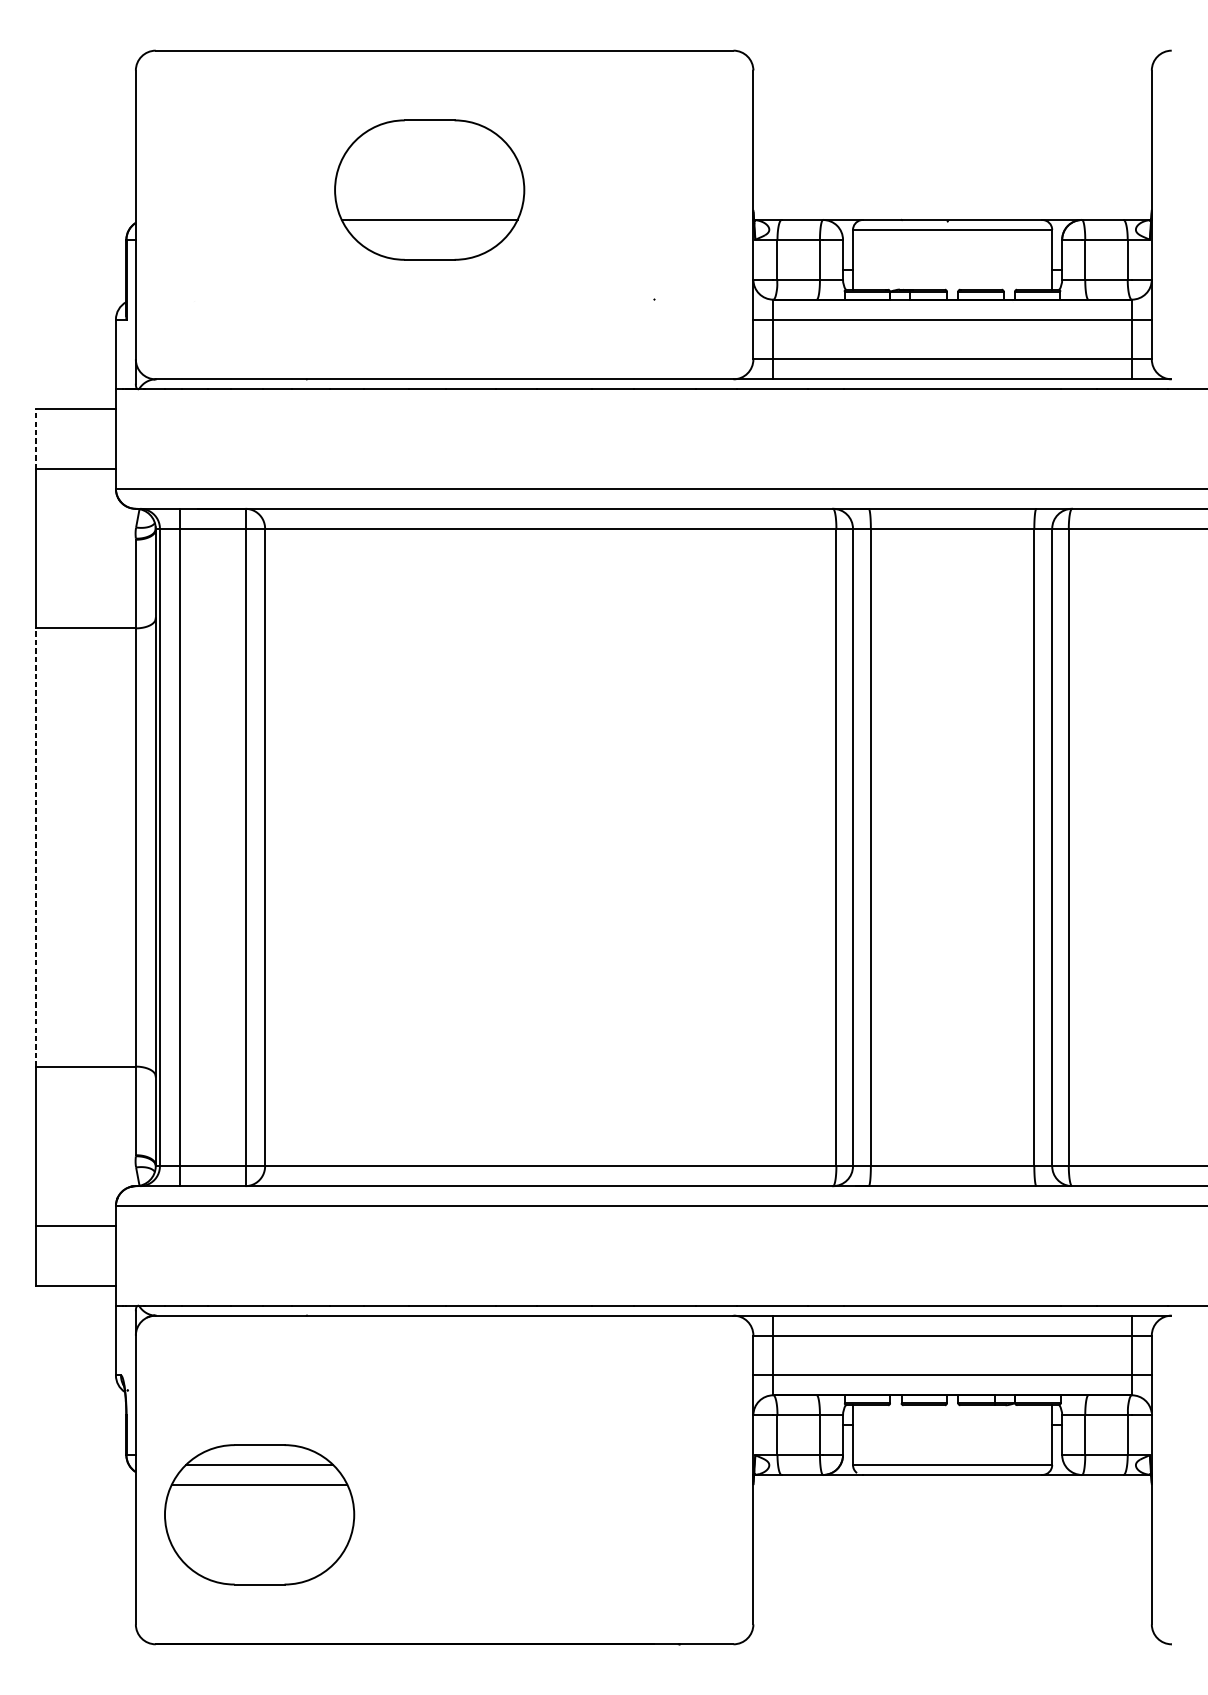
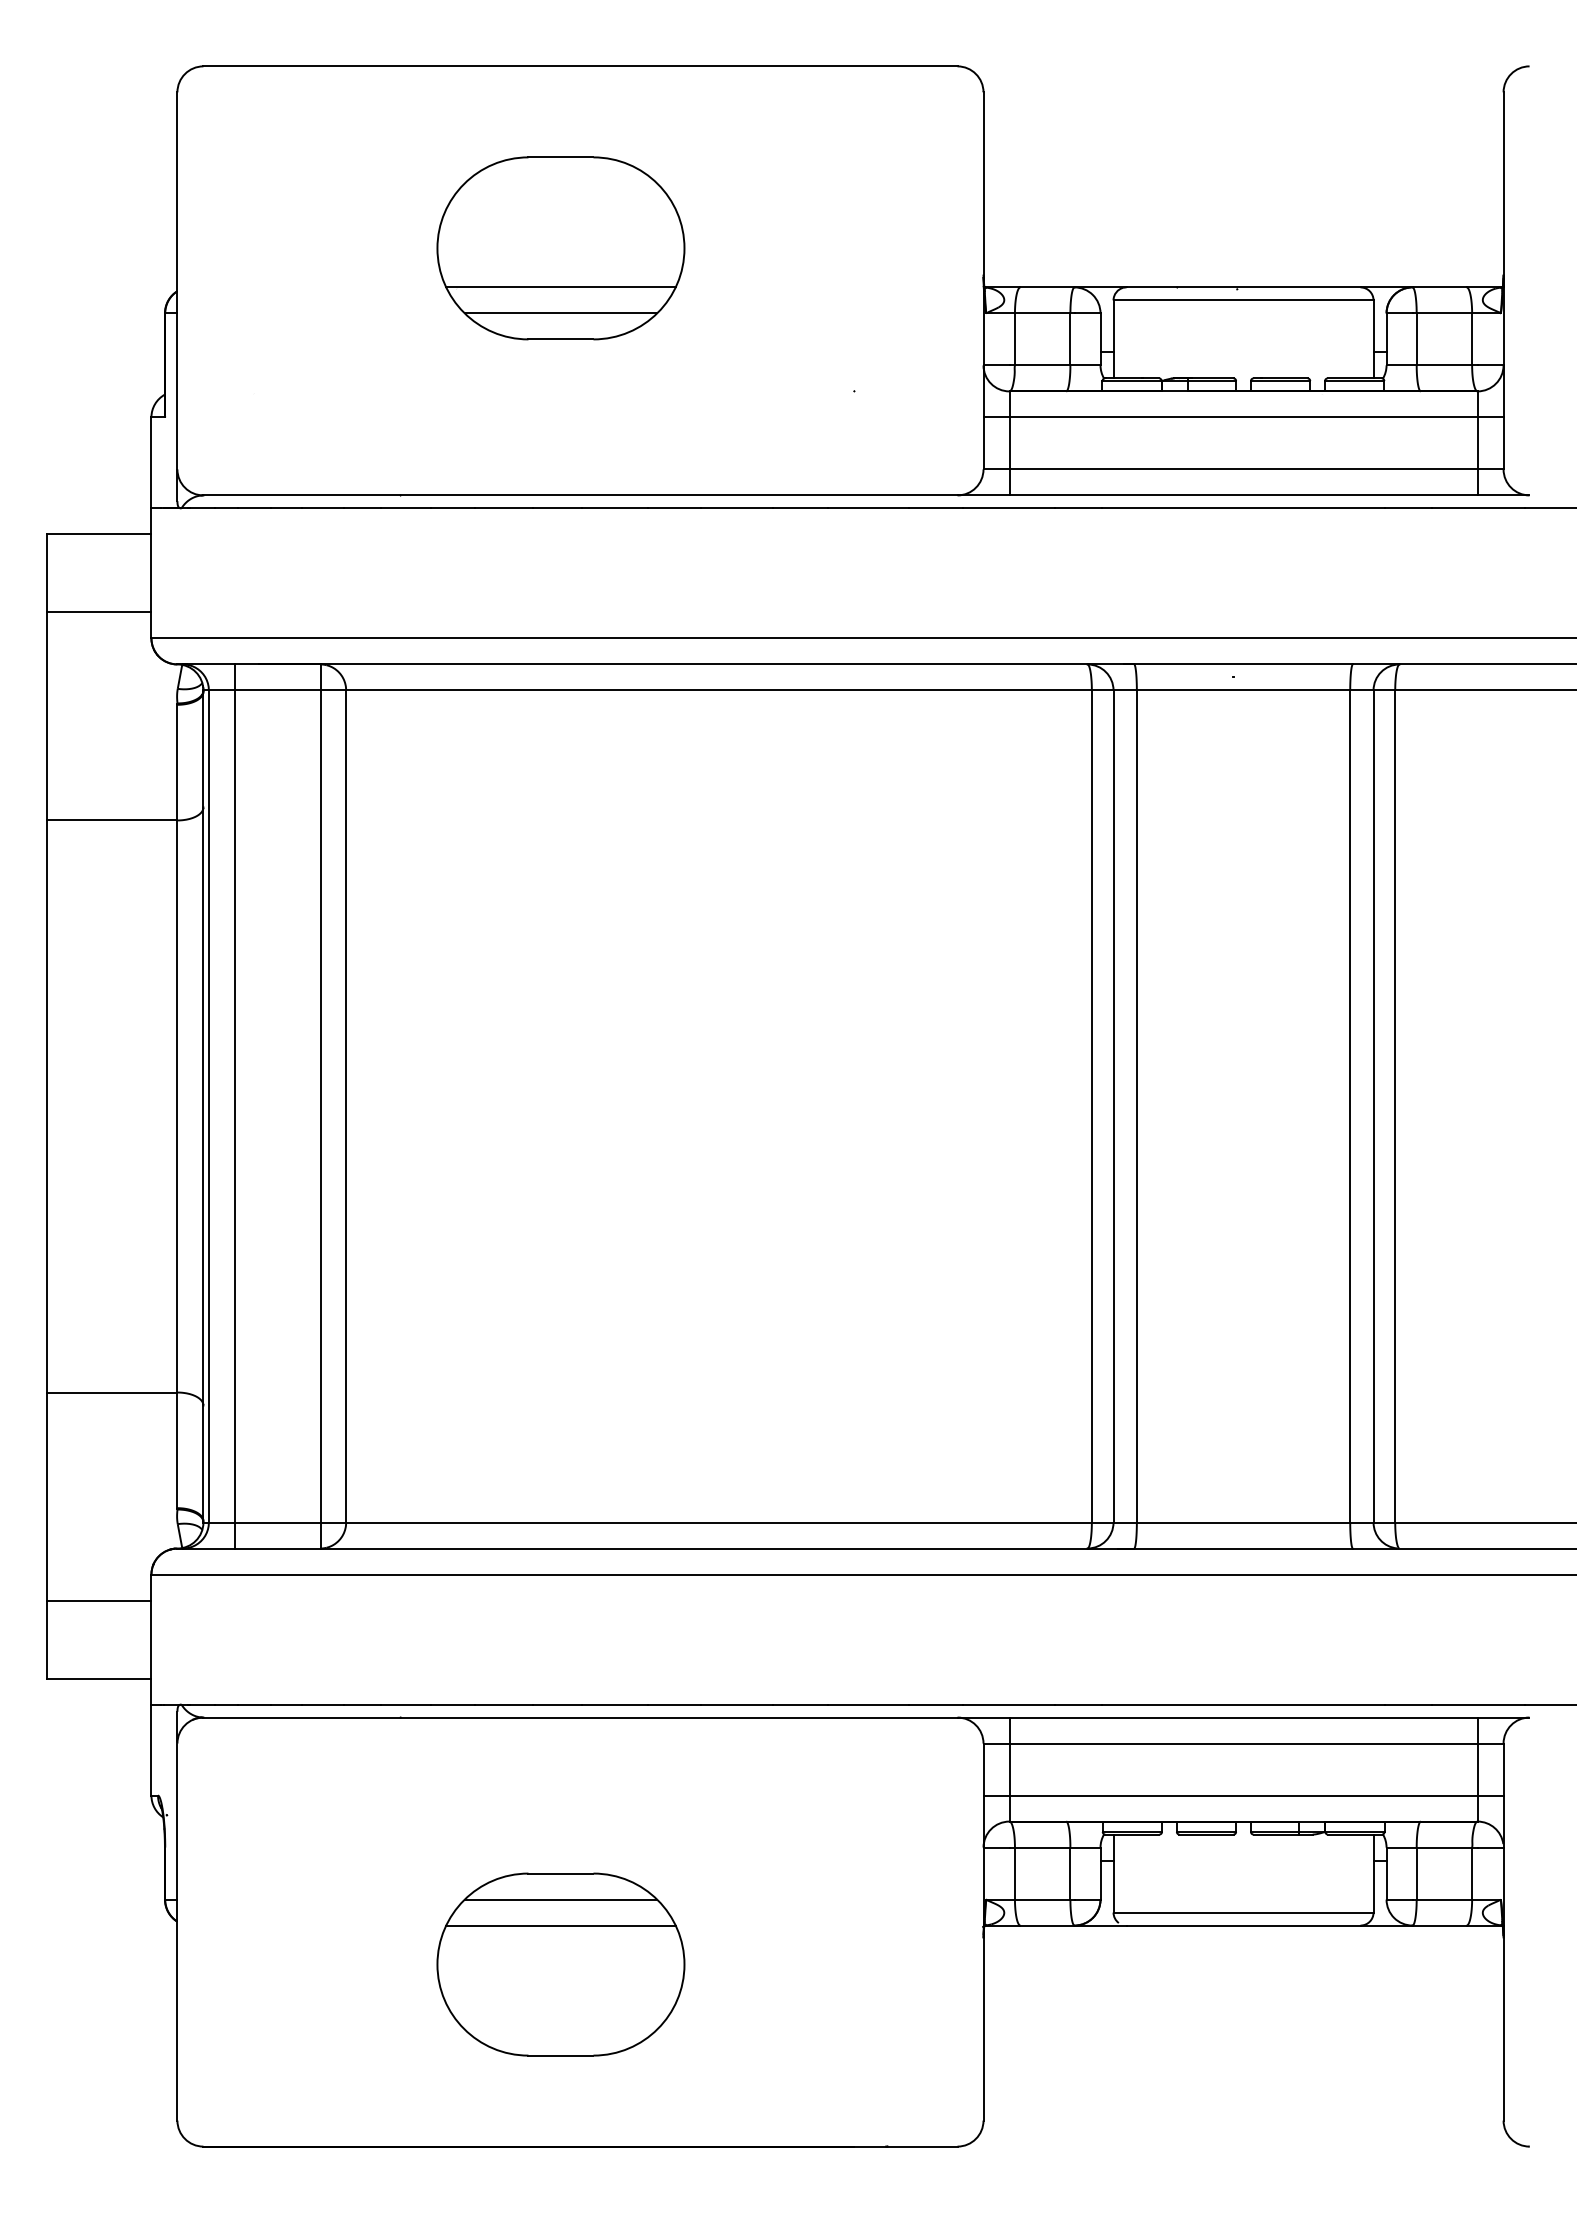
line: (429, 239) -> (560, 313), added
line: (36, 438) -> (47, 572), dashed -> solid
line: (36, 847) -> (47, 1106), dashed -> solid
part: (259, 1514) -> (560, 1964), moved

